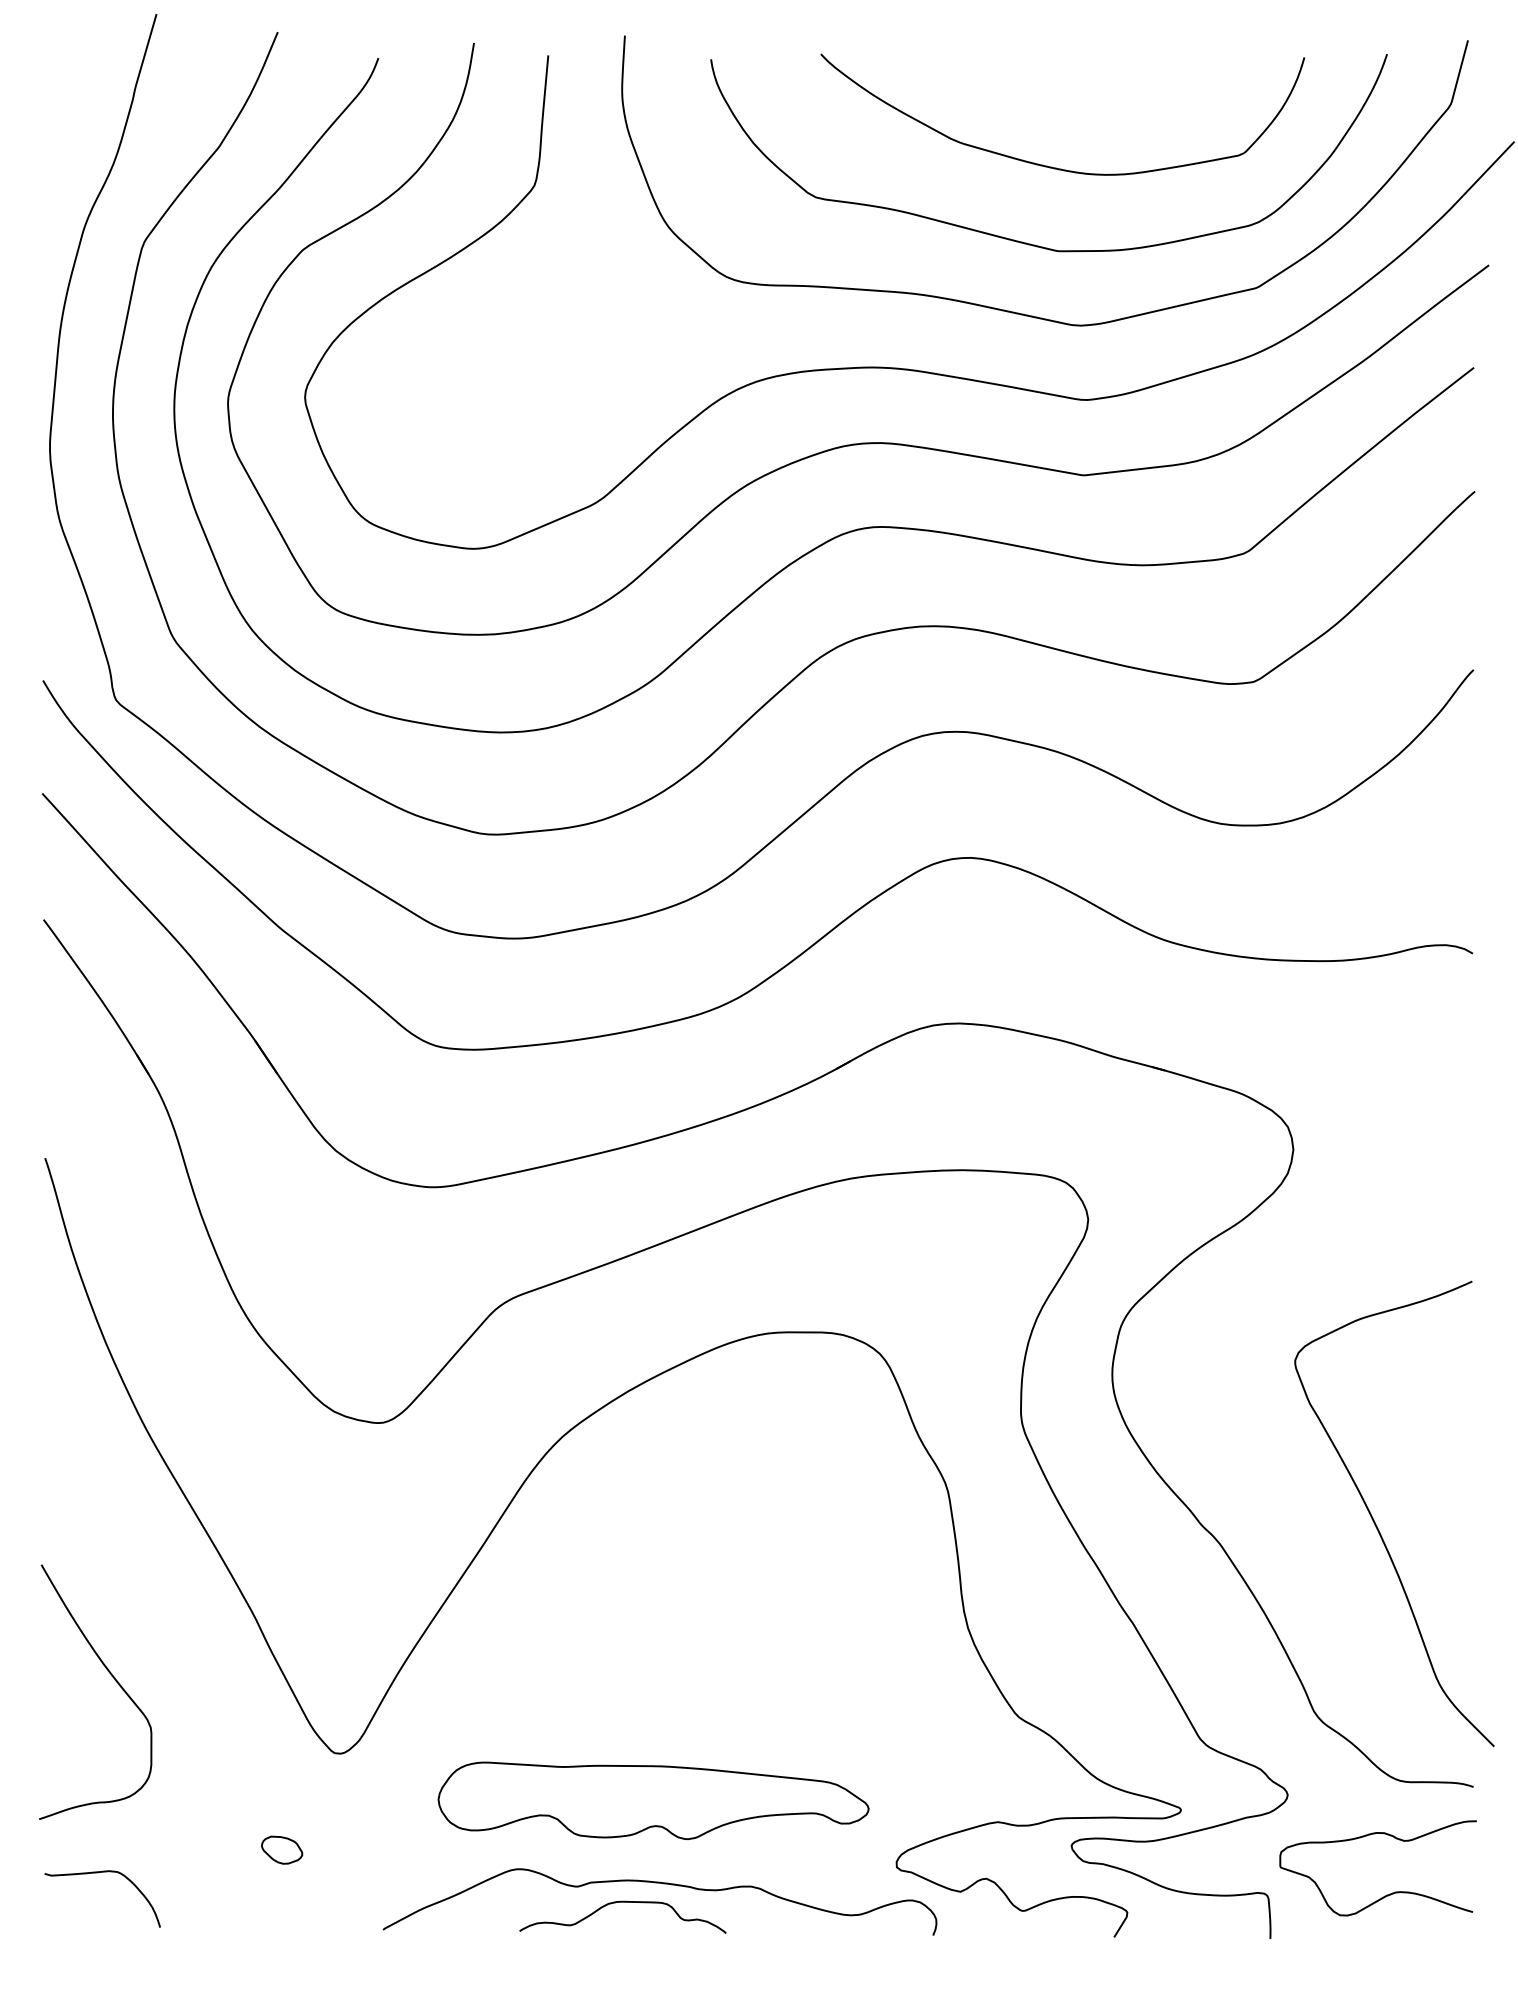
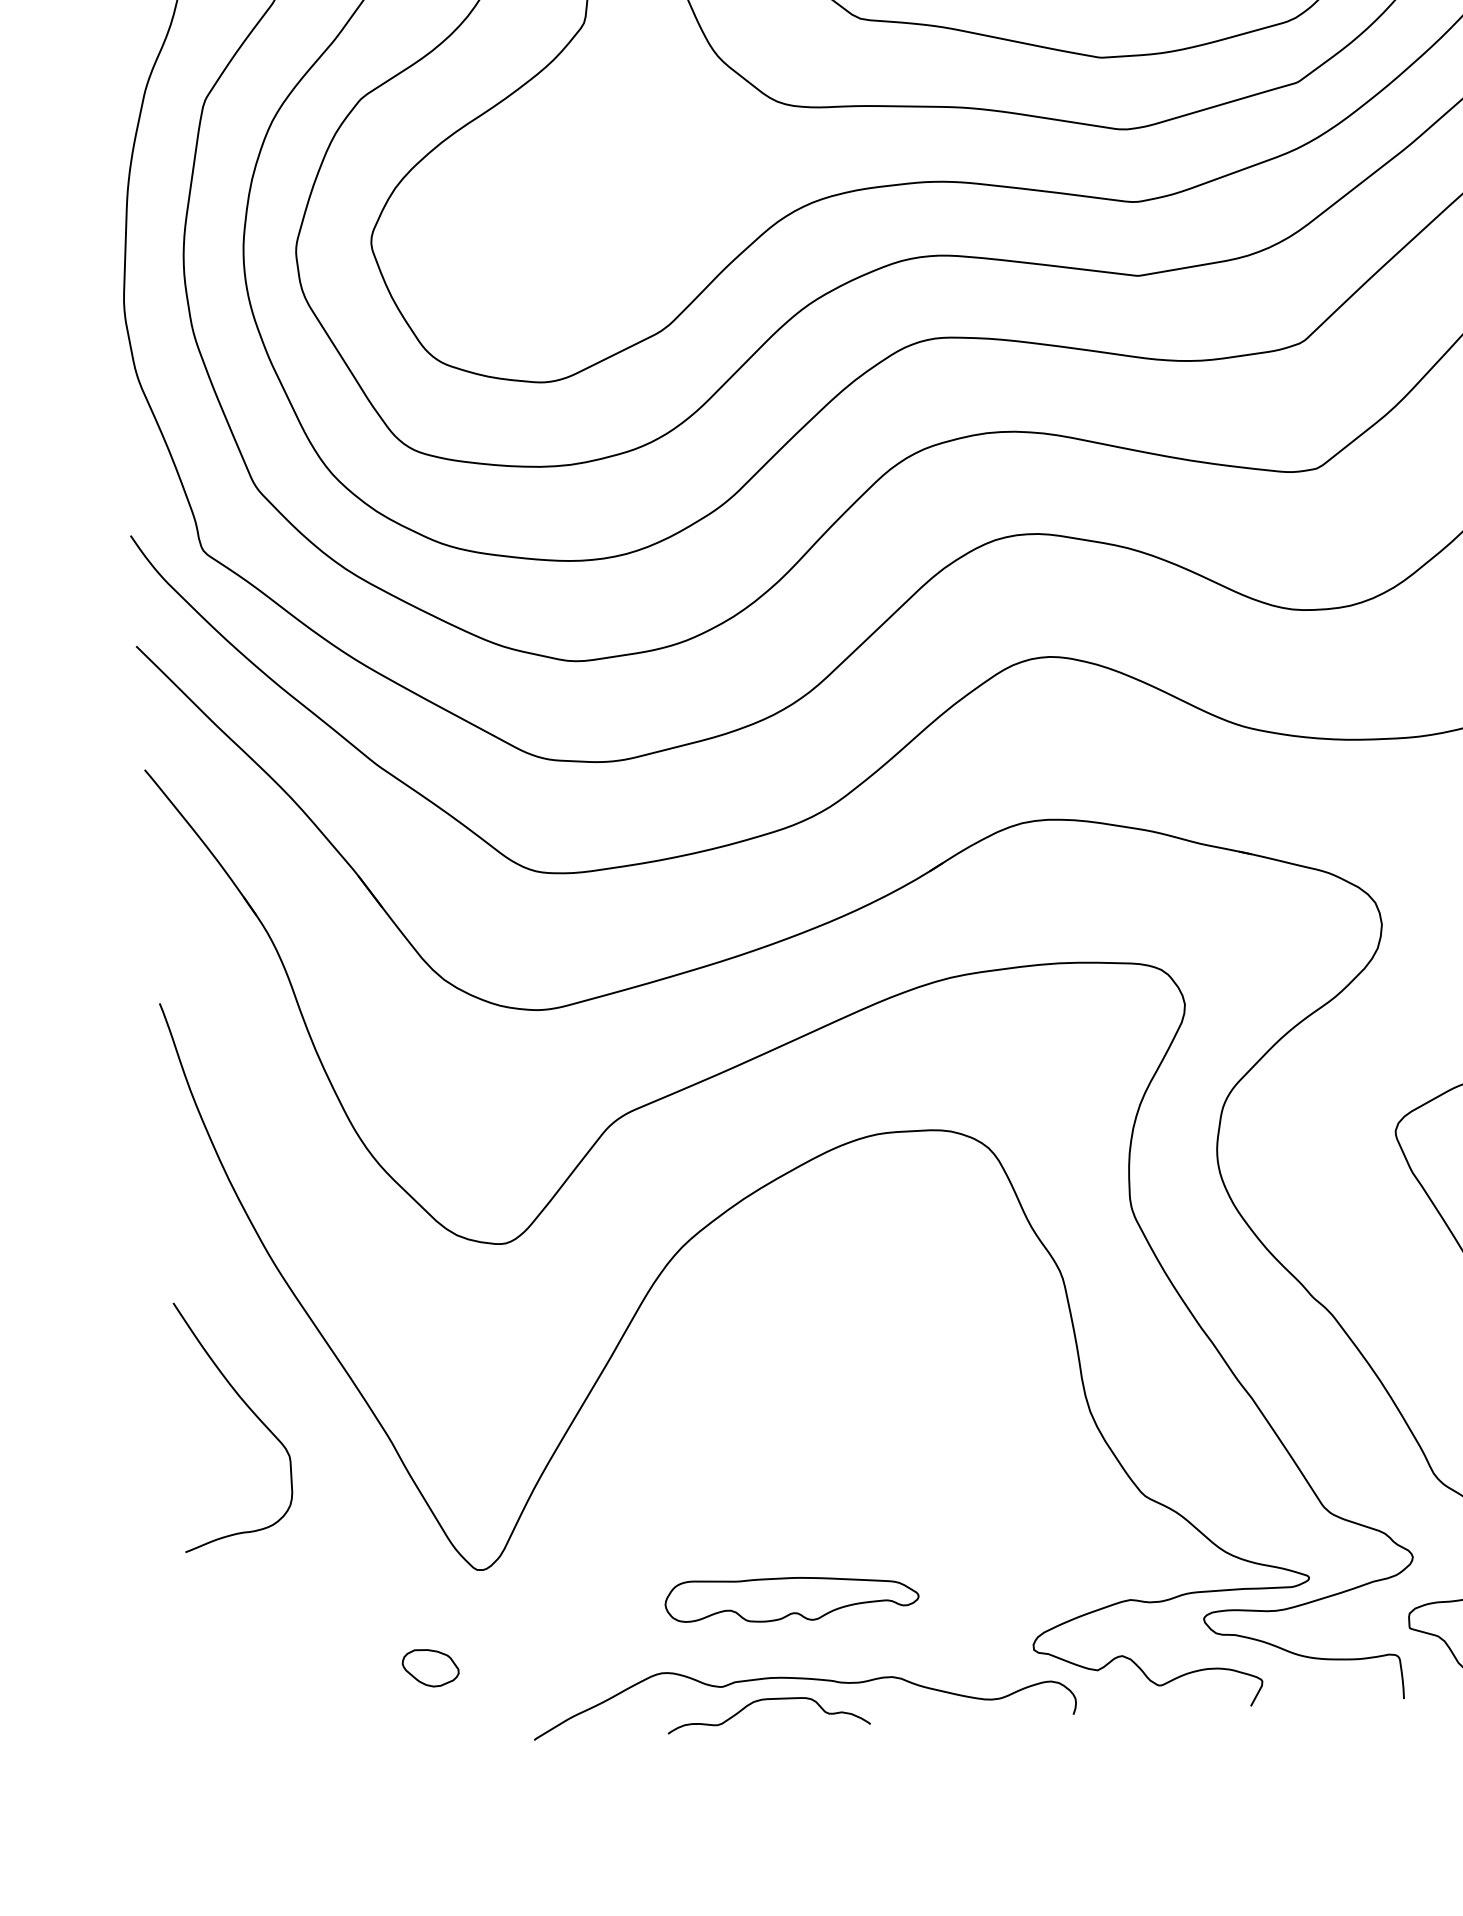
curve: (111, 1676) -> (248, 1408), moved
part: (653, 1800) -> (791, 1598), size x0.6
part: (282, 1849) -> (431, 1667), size x1.4
curve: (98, 1873) -> (252, 1701), removed

